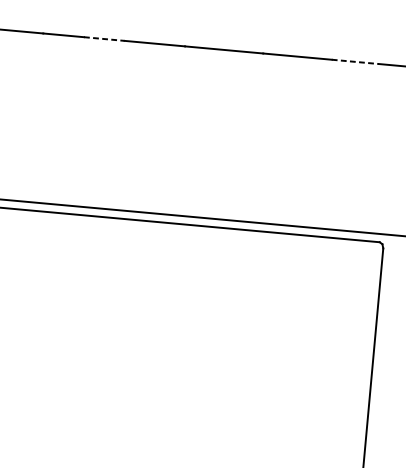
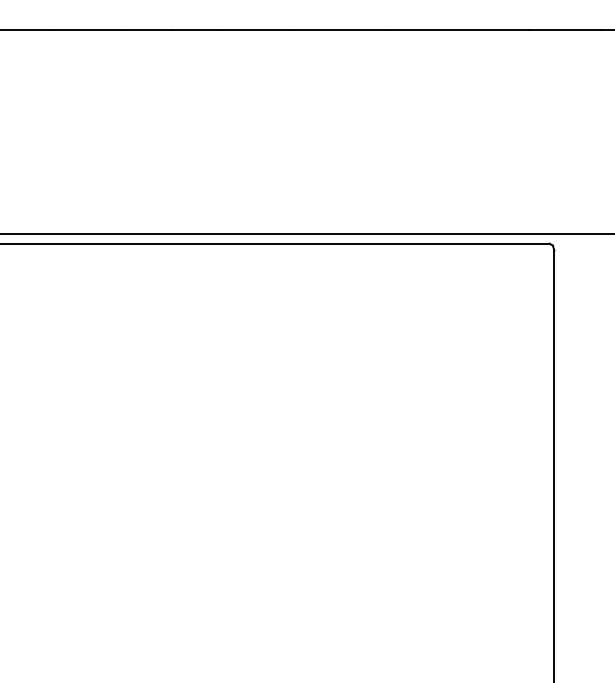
line: (104, 38) -> (196, 29), dashed -> solid
line: (355, 61) -> (500, 29), dashed -> solid

